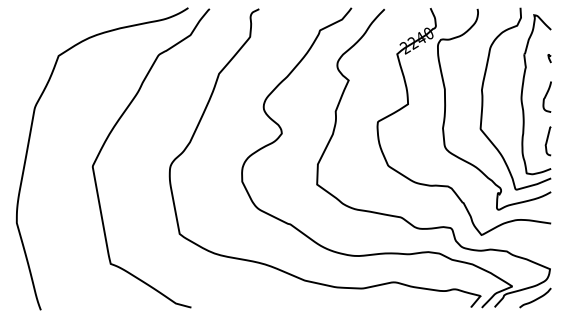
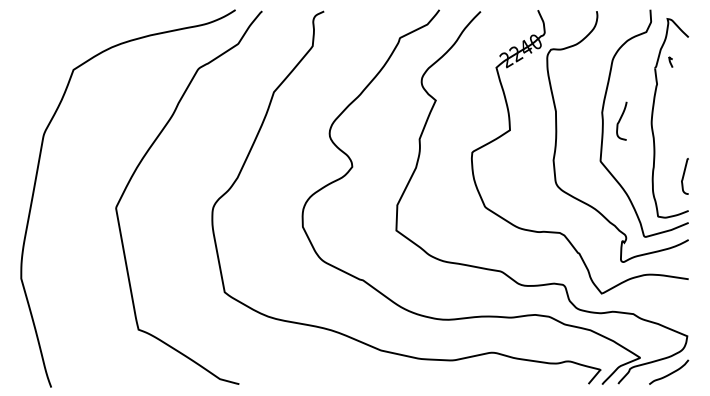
curve: (549, 58) -> (670, 61), moved
curve: (546, 95) -> (621, 119), moved

